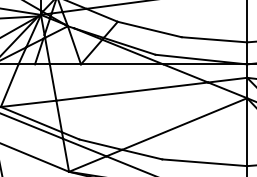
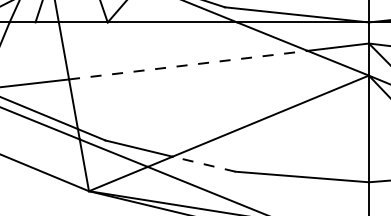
line: (132, 91) -> (188, 65), solid -> dashed
line: (142, 154) -> (204, 164), solid -> dashed

